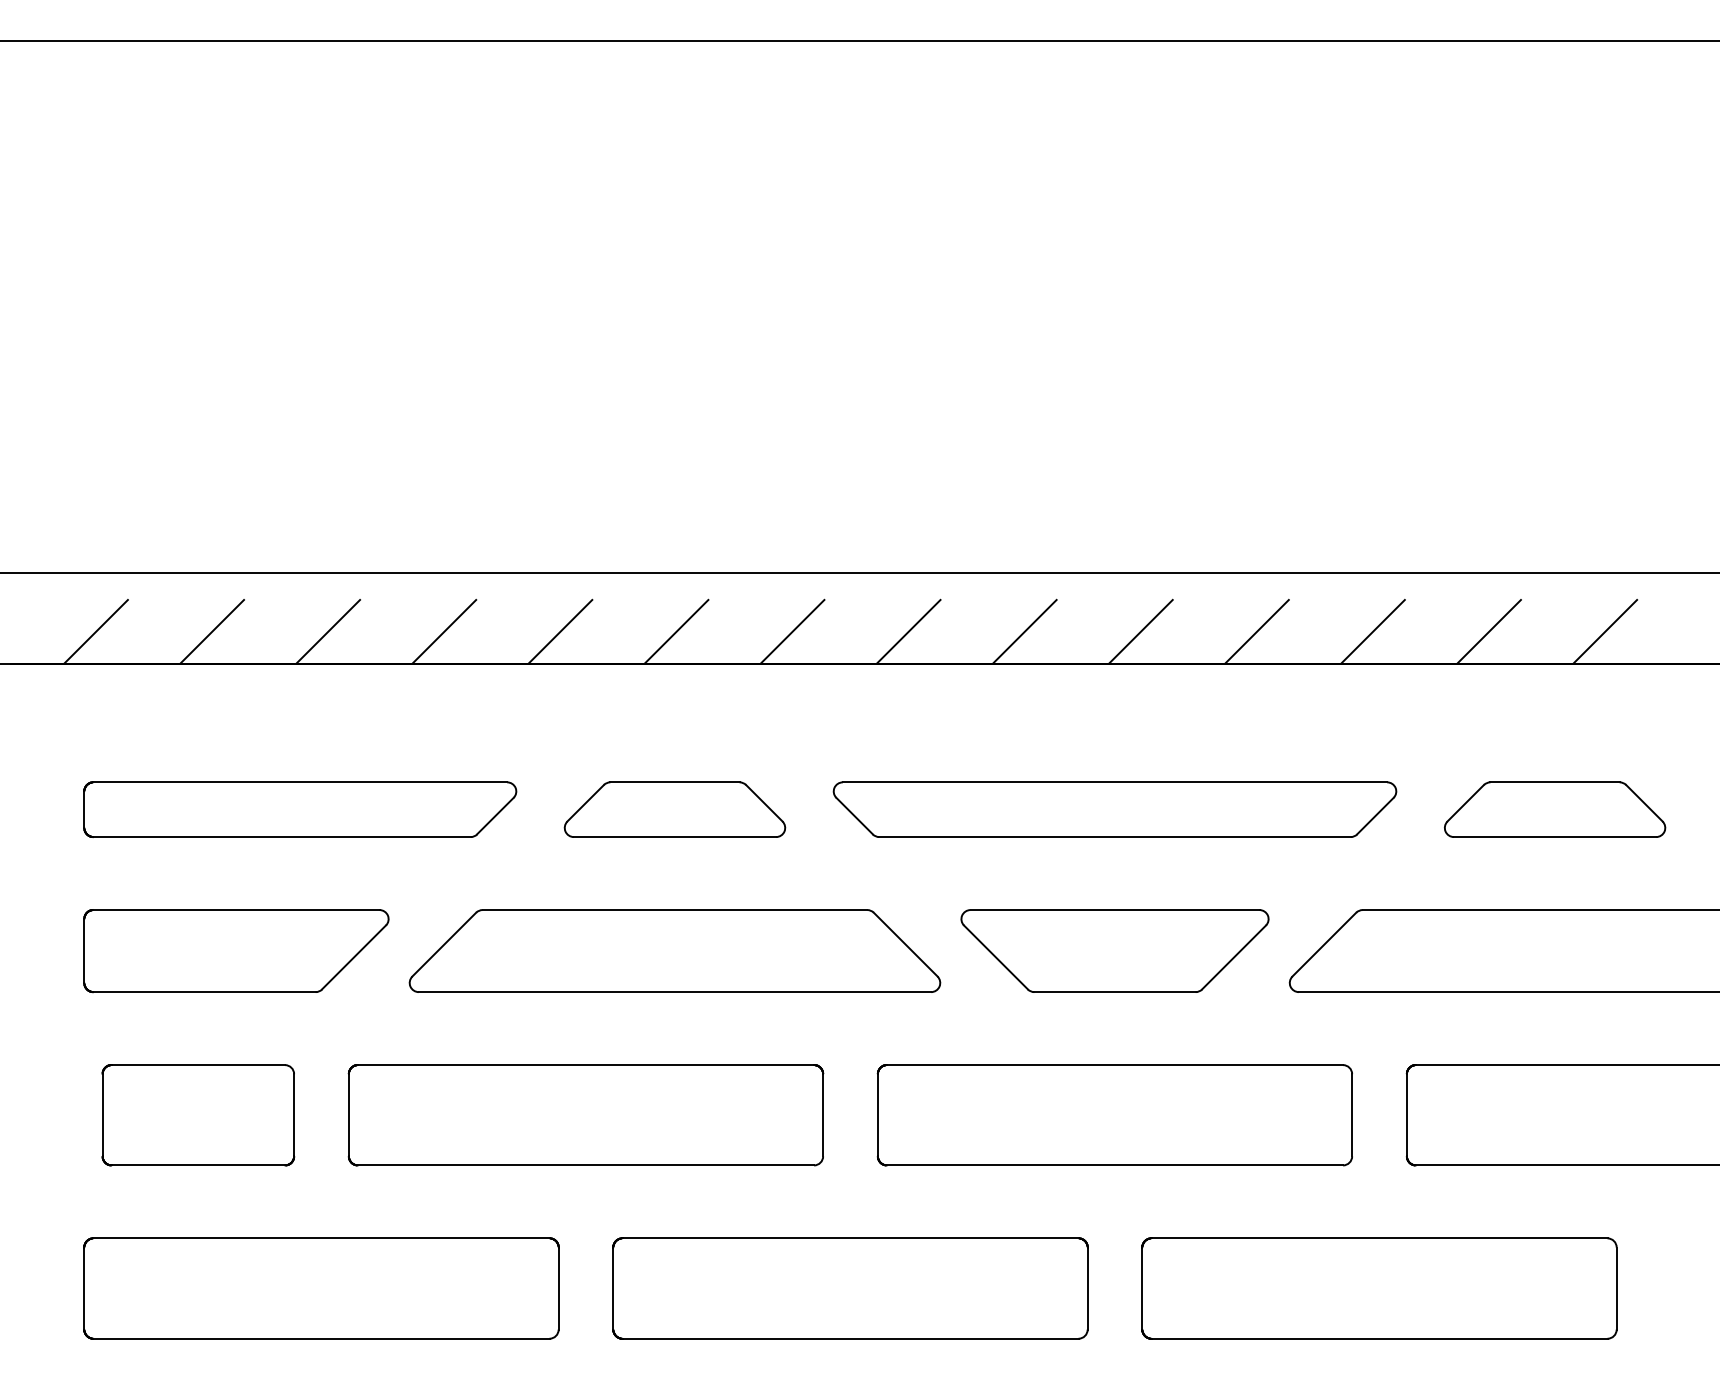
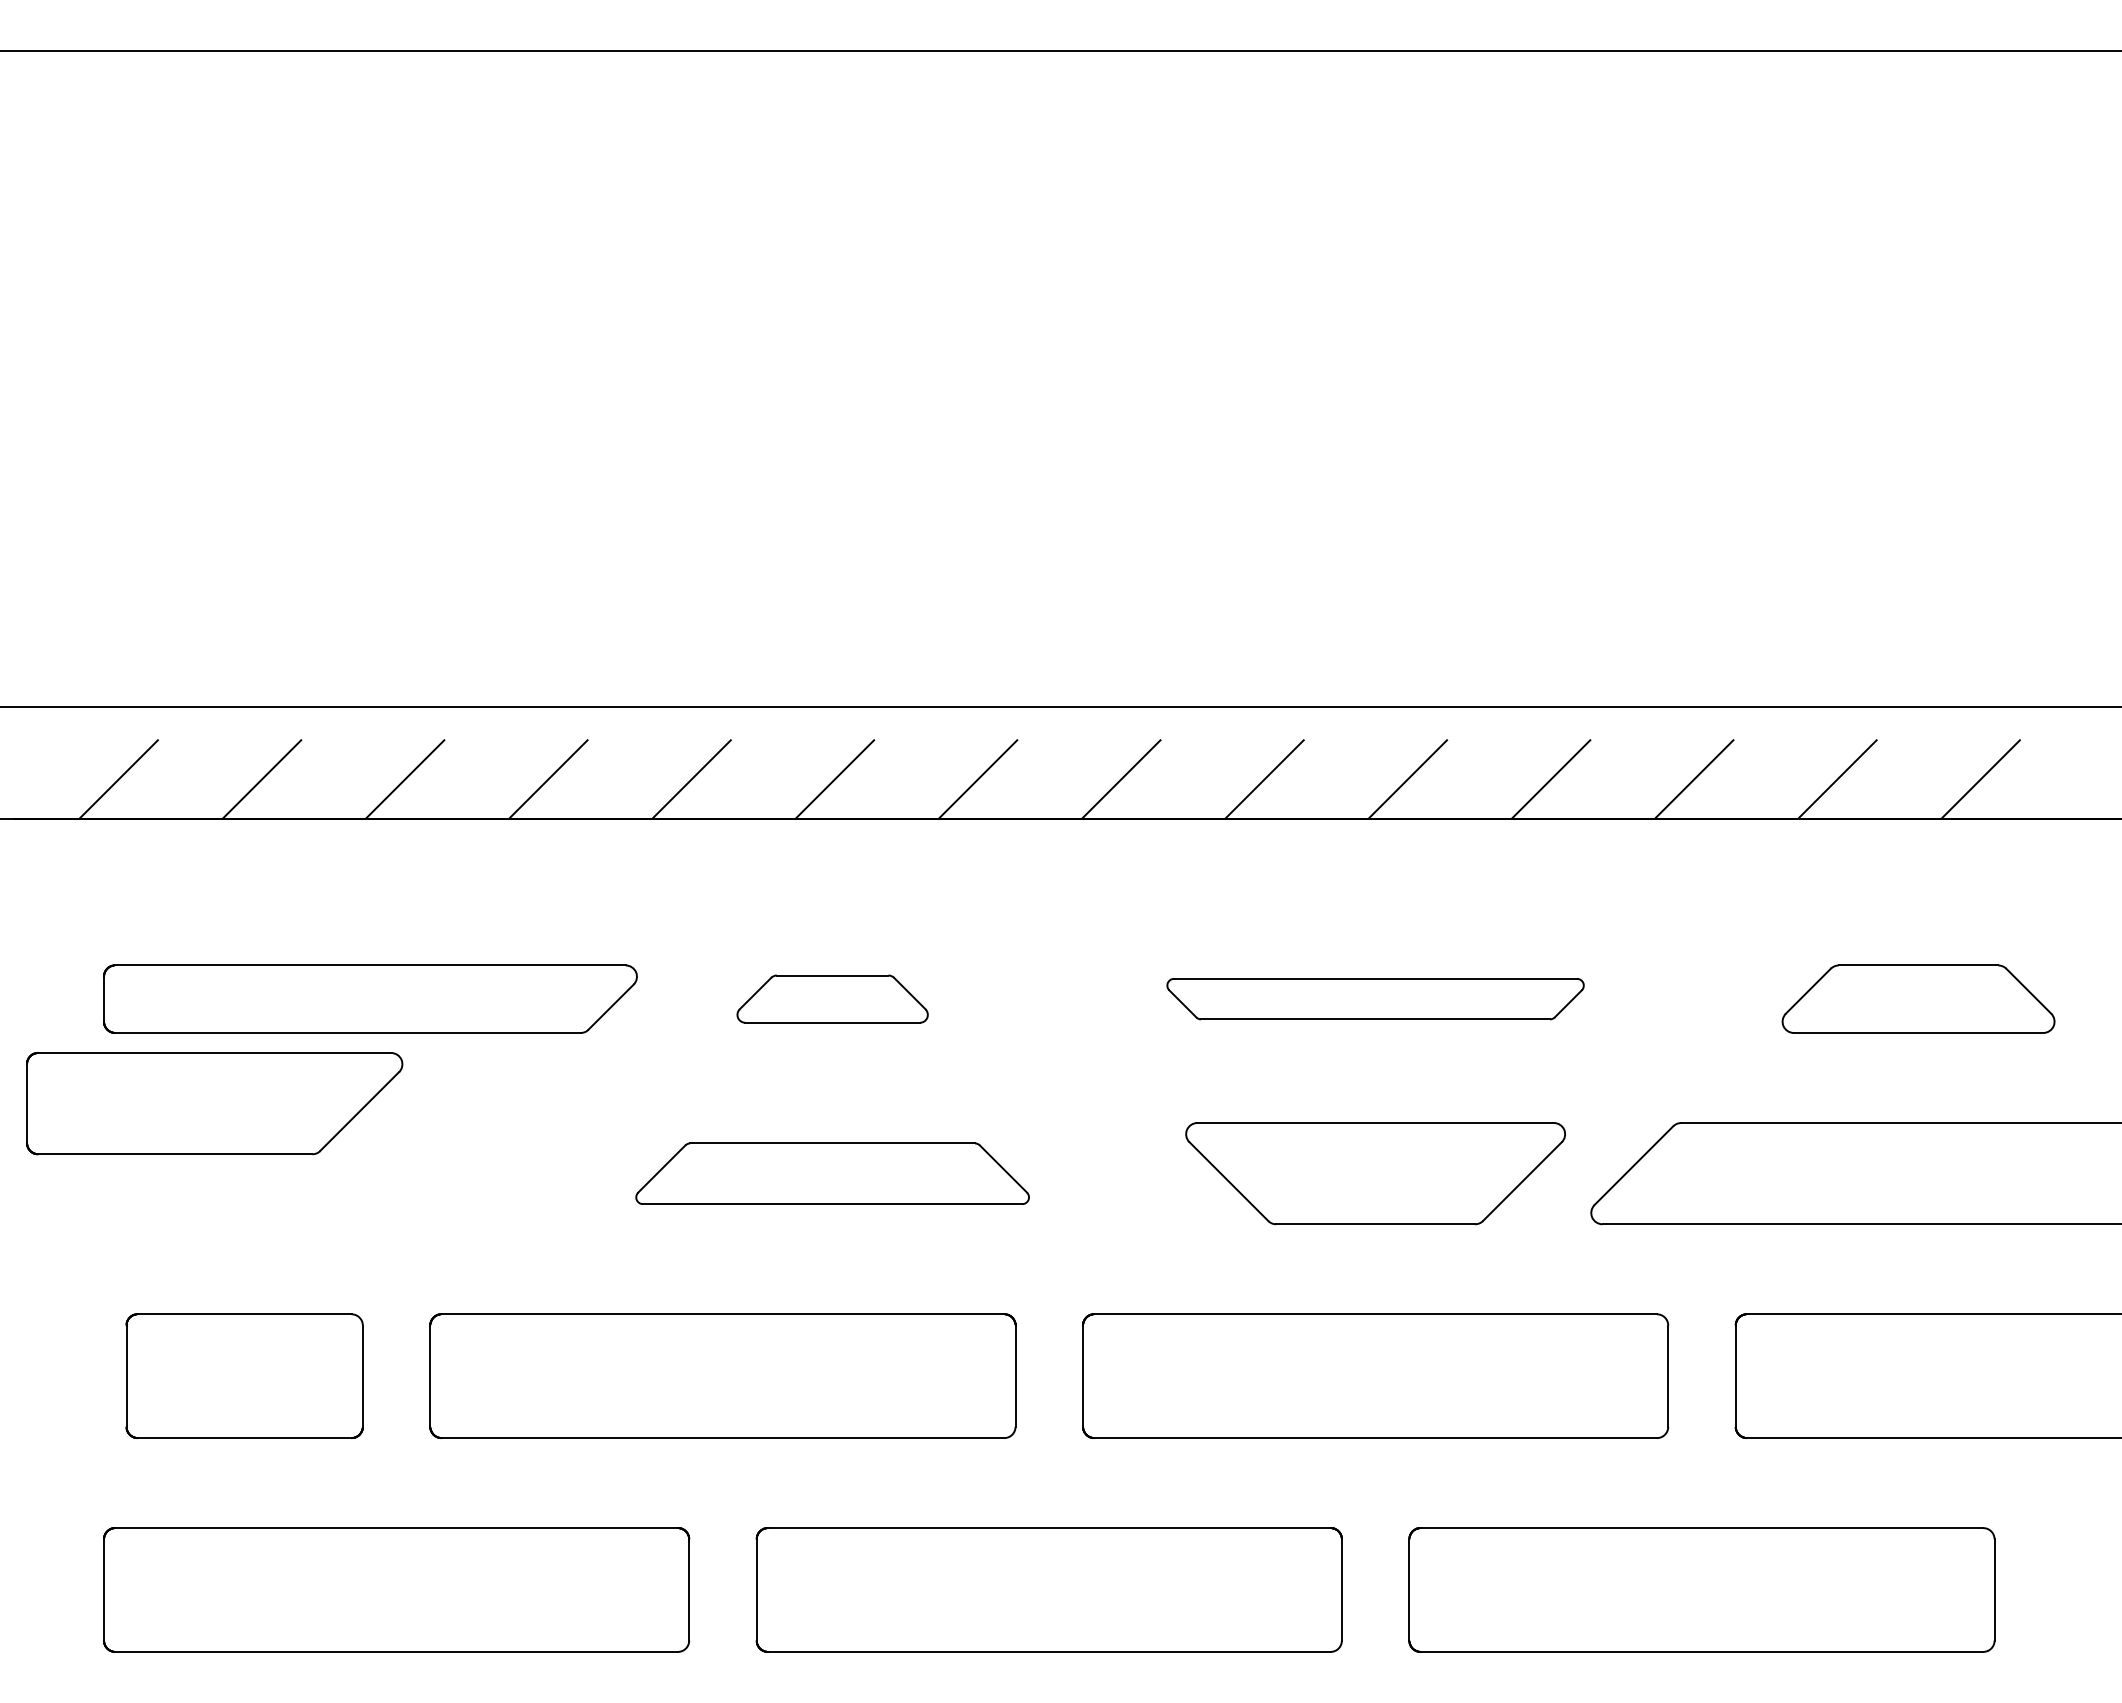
part: (674, 809) -> (832, 998), size x0.7
part: (1114, 809) -> (1375, 998), size x0.6
part: (236, 950) -> (214, 1103), moved
part: (674, 950) -> (832, 1173), size x0.6

